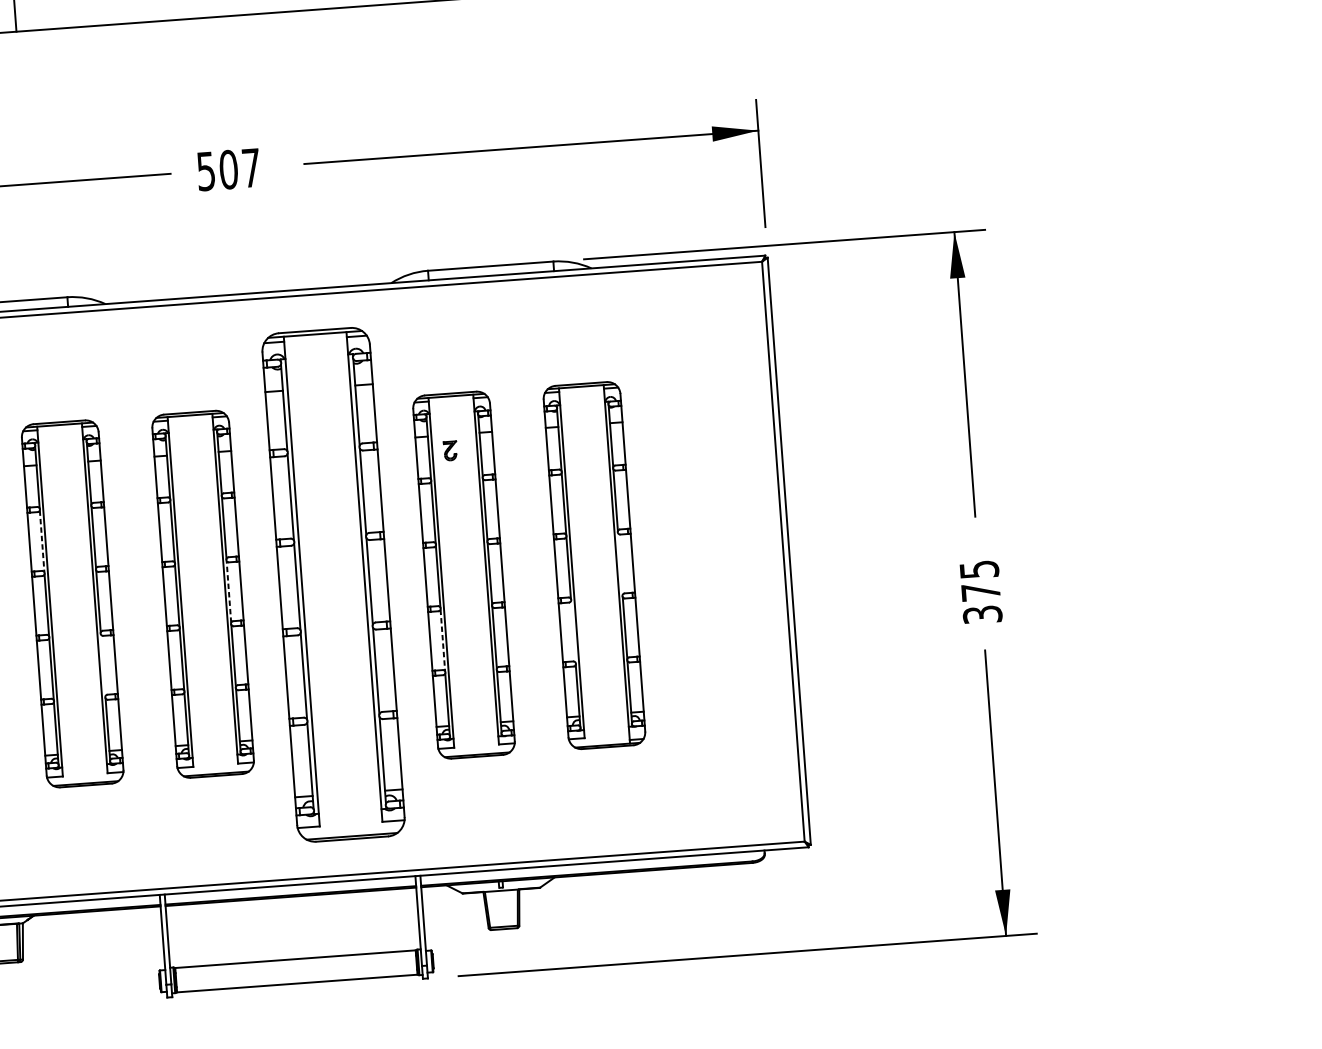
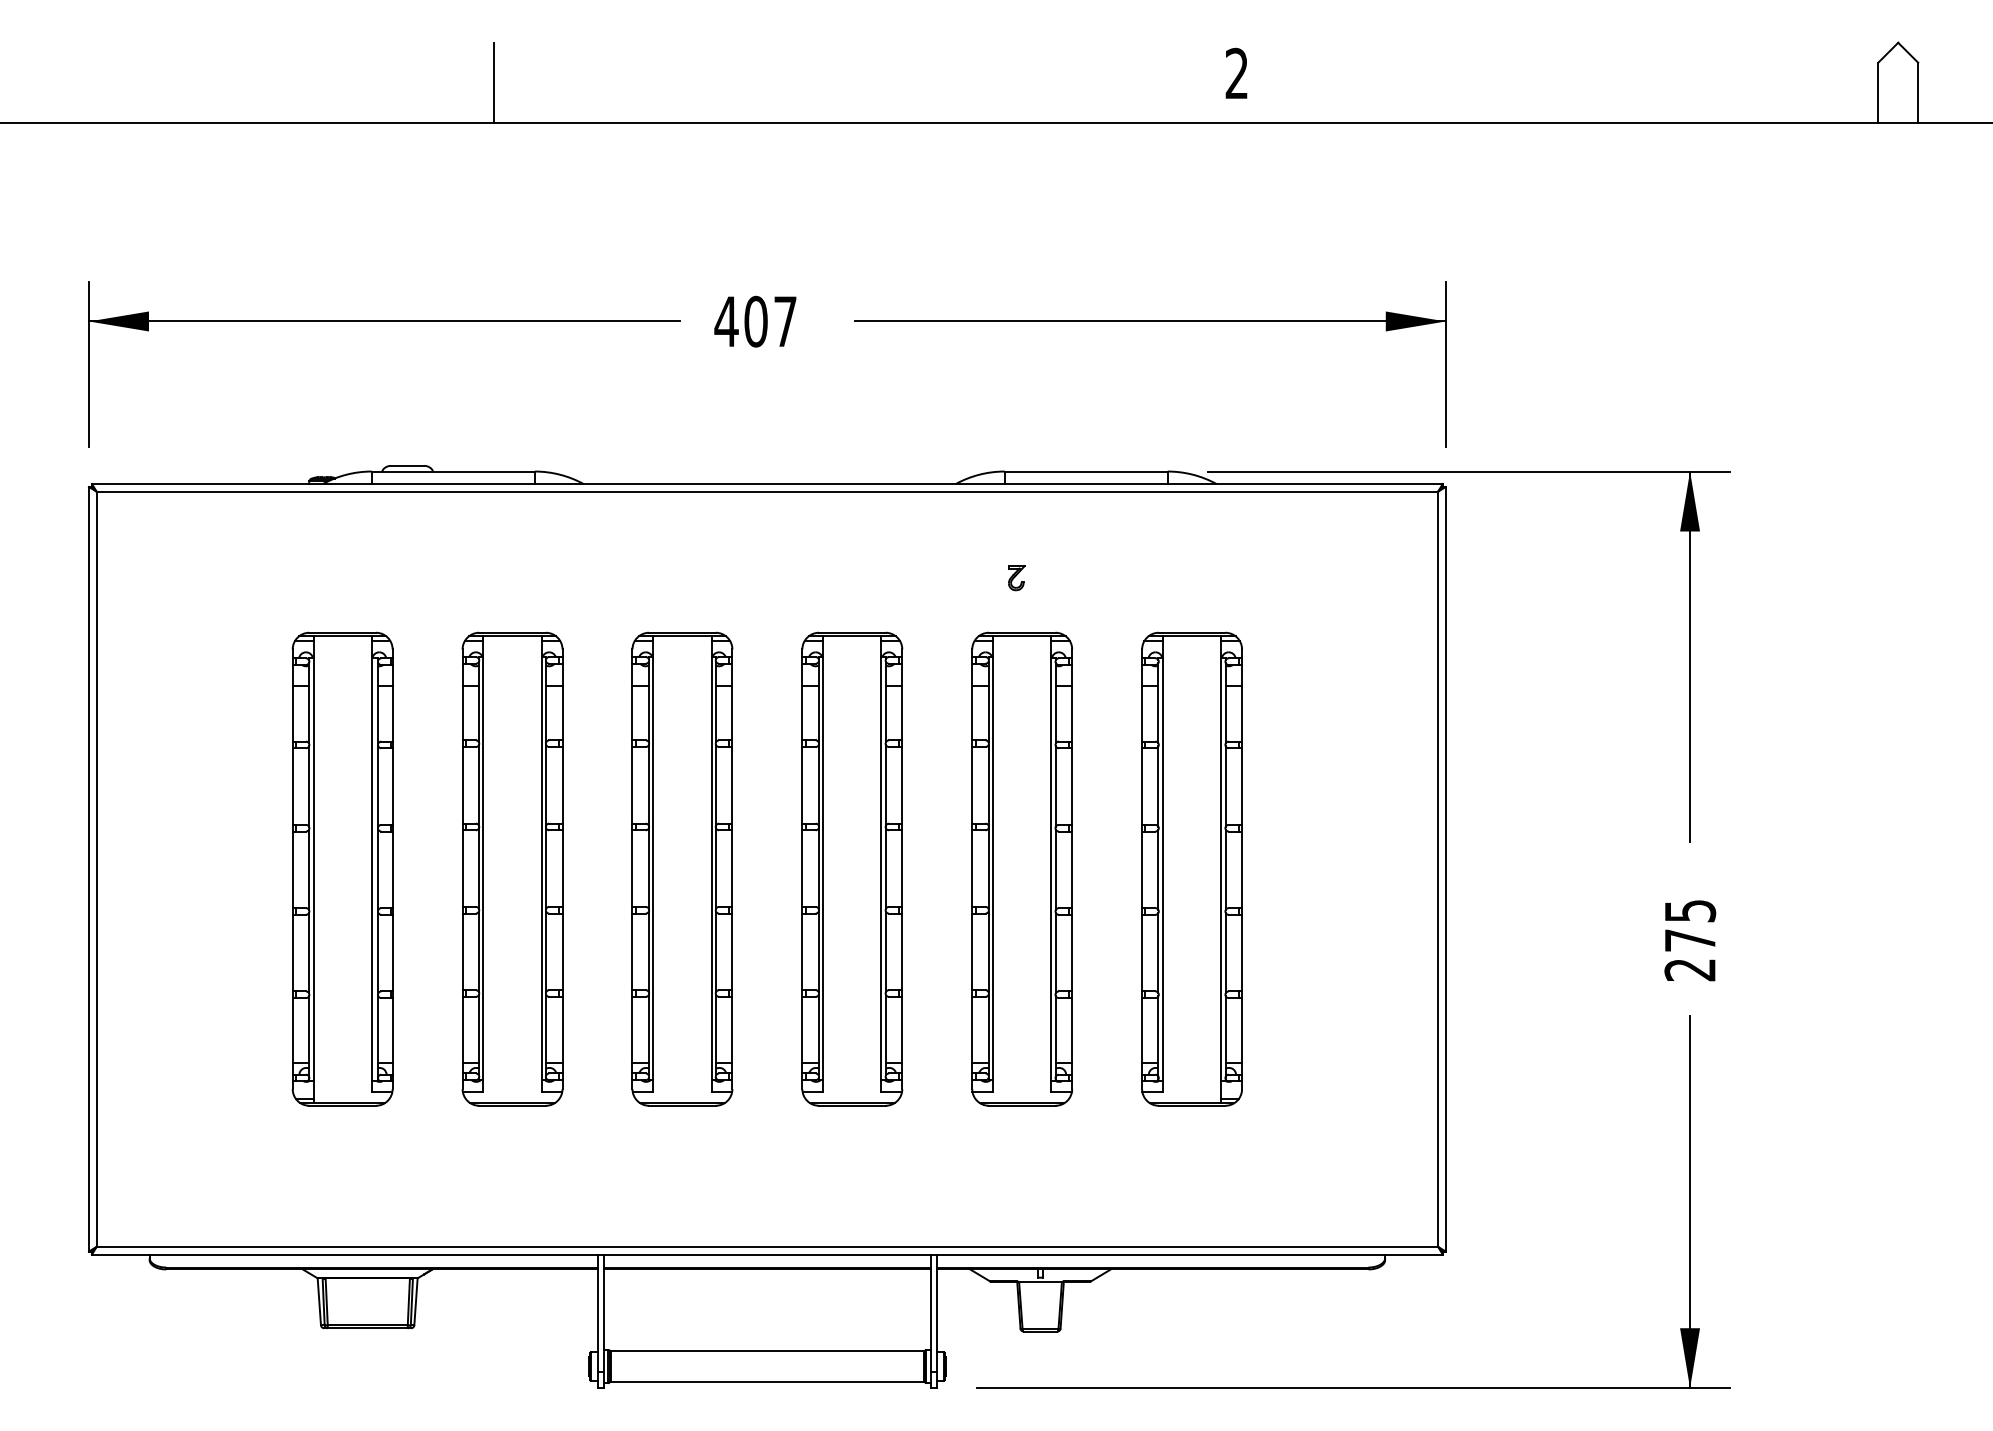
text: (206, 171) -> (726, 321), 507 -> 407
part: (450, 451) -> (1016, 578), moved
line: (41, 541) -> (478, 785), dashed -> solid
line: (620, 563) -> (1225, 869), added
part: (333, 584) -> (852, 868), size x0.71
line: (229, 591) -> (716, 868), dashed -> solid
text: (982, 615) -> (1690, 970), 375 -> 275
line: (573, 631) -> (1158, 952), added
line: (442, 640) -> (988, 952), dashed -> solid
line: (103, 665) -> (546, 951), added

